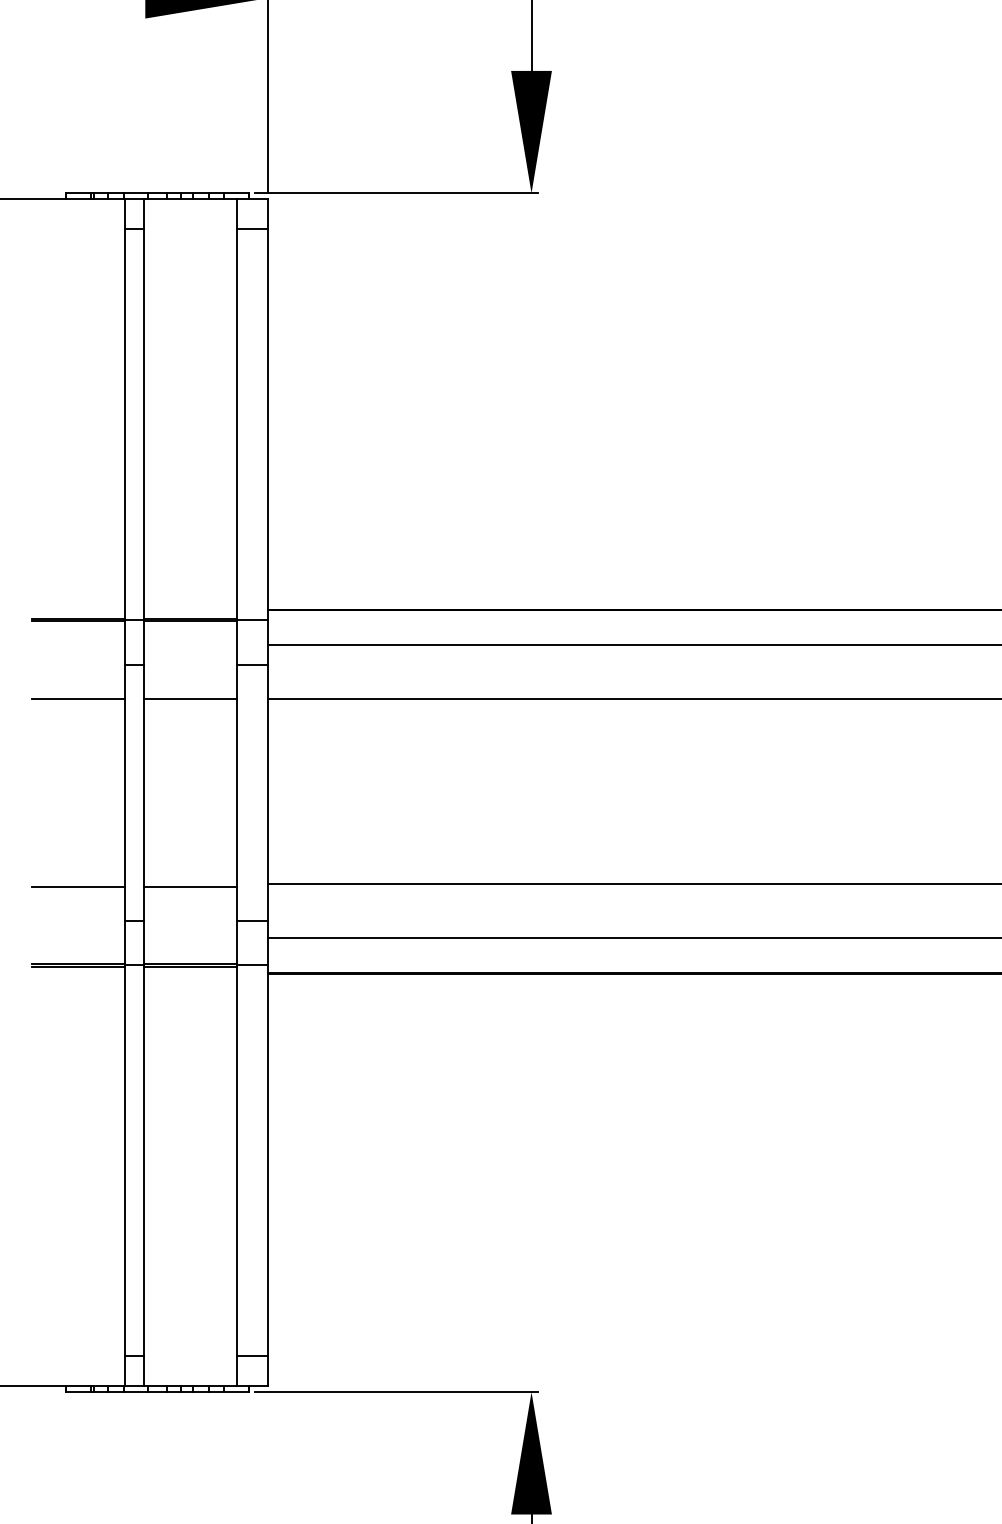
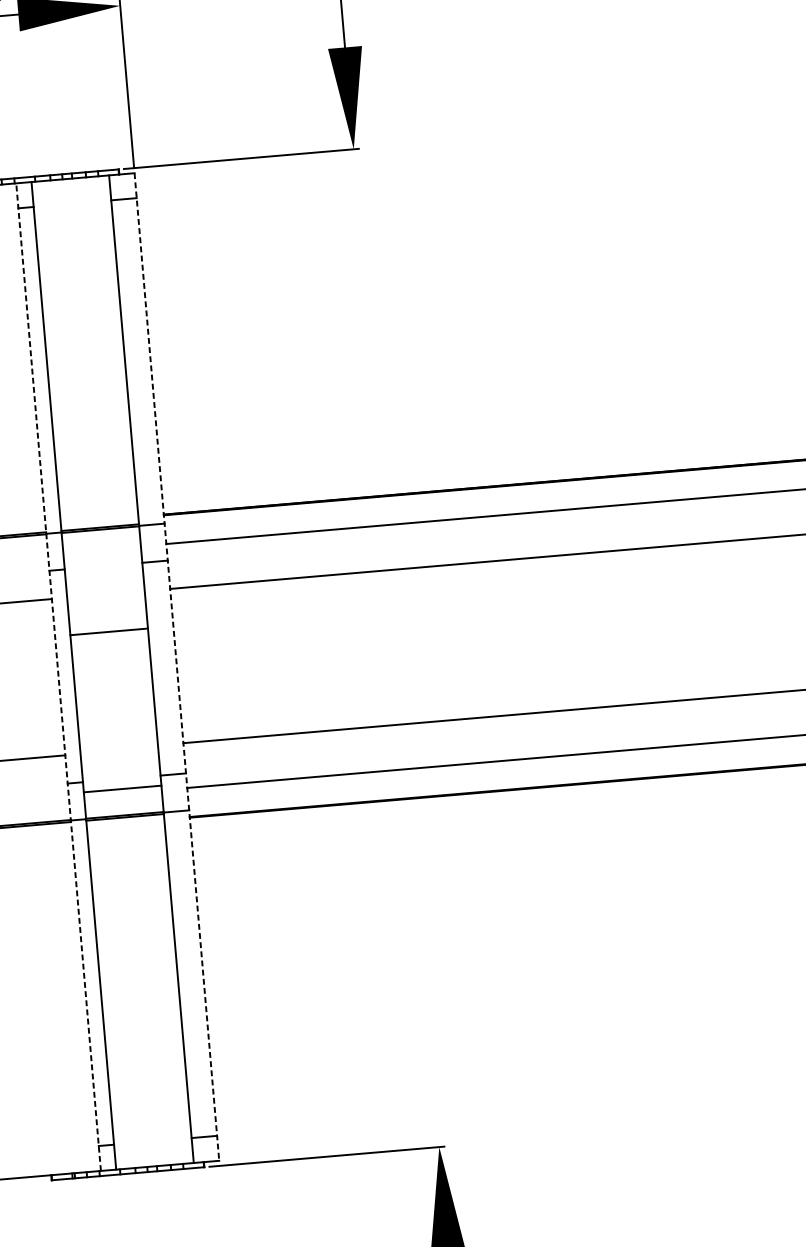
line: (190, 698) -> (109, 631), moved
line: (125, 792) -> (58, 676), solid -> dashed
line: (267, 793) -> (176, 667), solid -> dashed
line: (190, 886) -> (122, 788), moved

